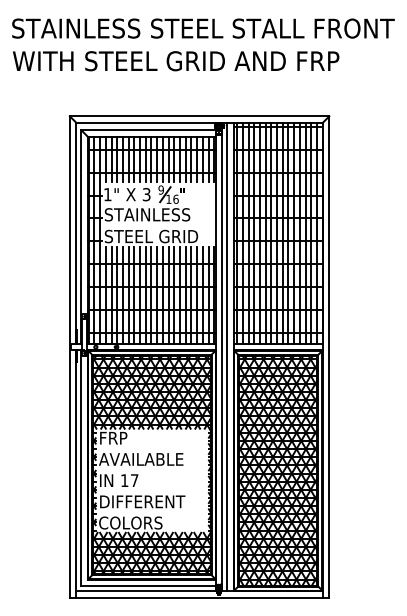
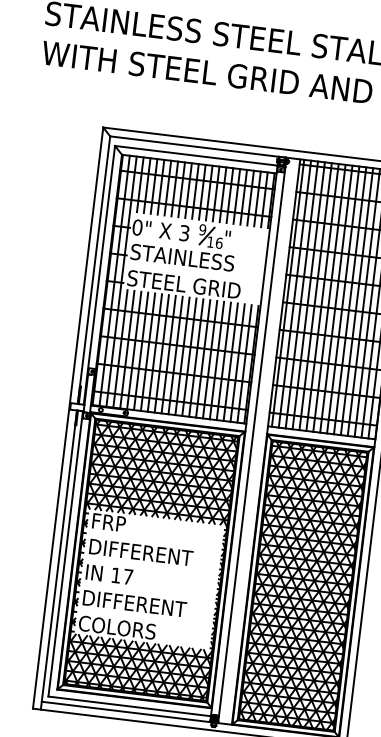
text: (107, 194) -> (137, 227), 1" -> 0"
line: (227, 356) -> (258, 440), removed
text: (142, 459) -> (140, 552), AVAILABLE -> DIFFERENT

